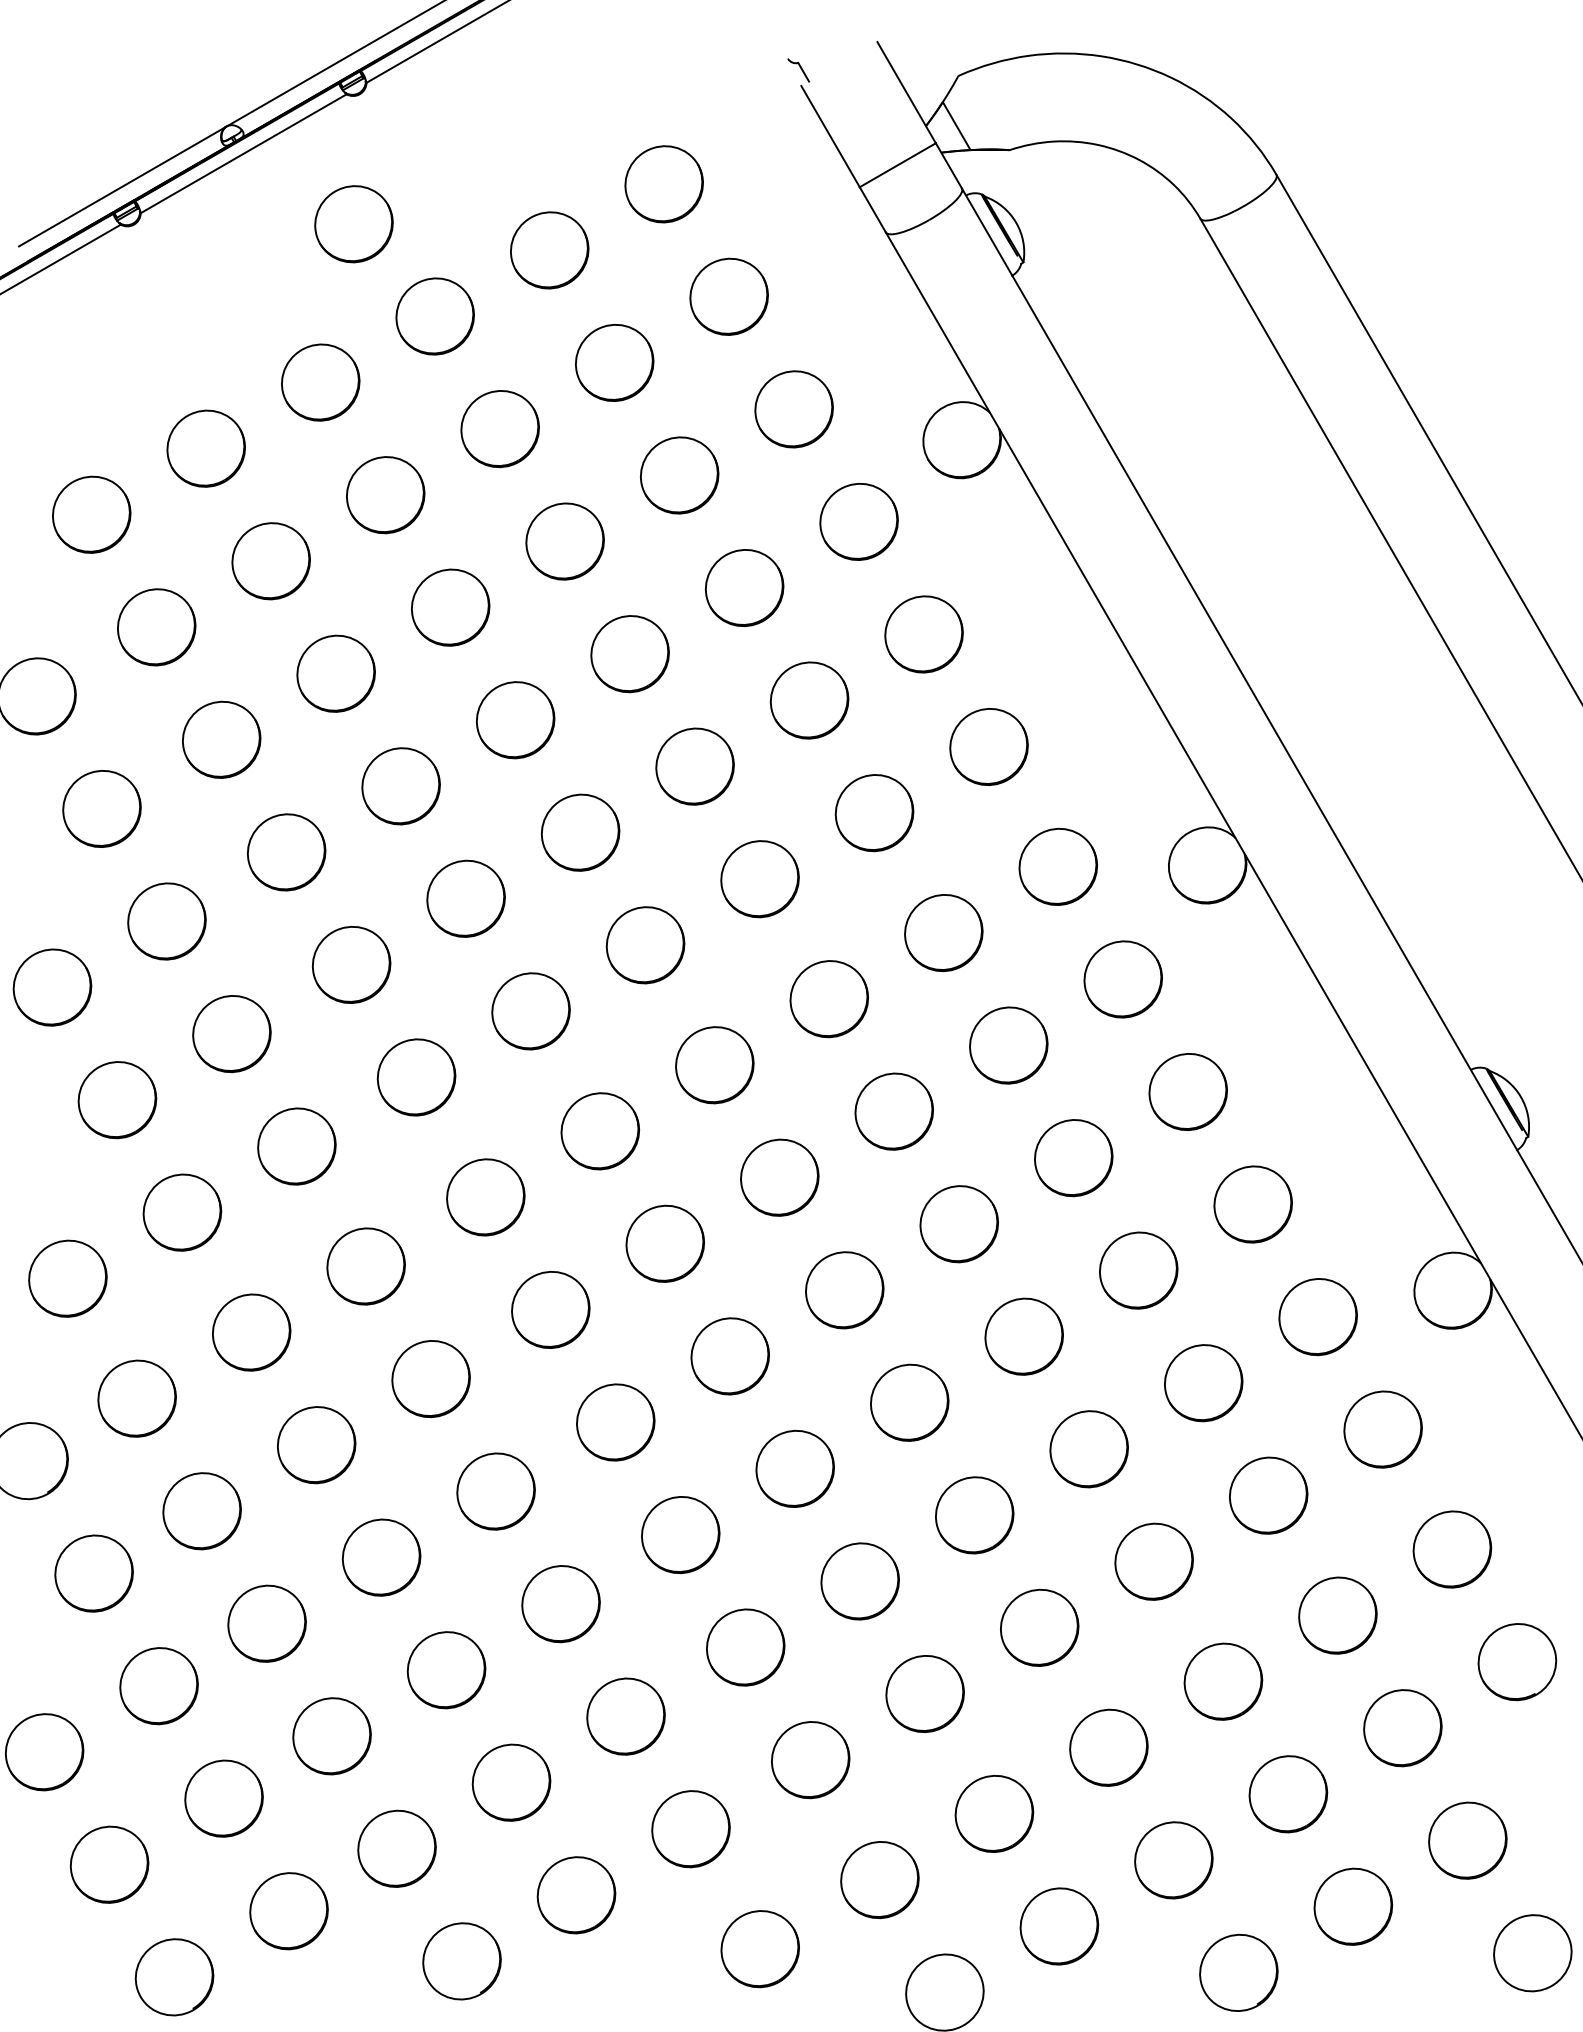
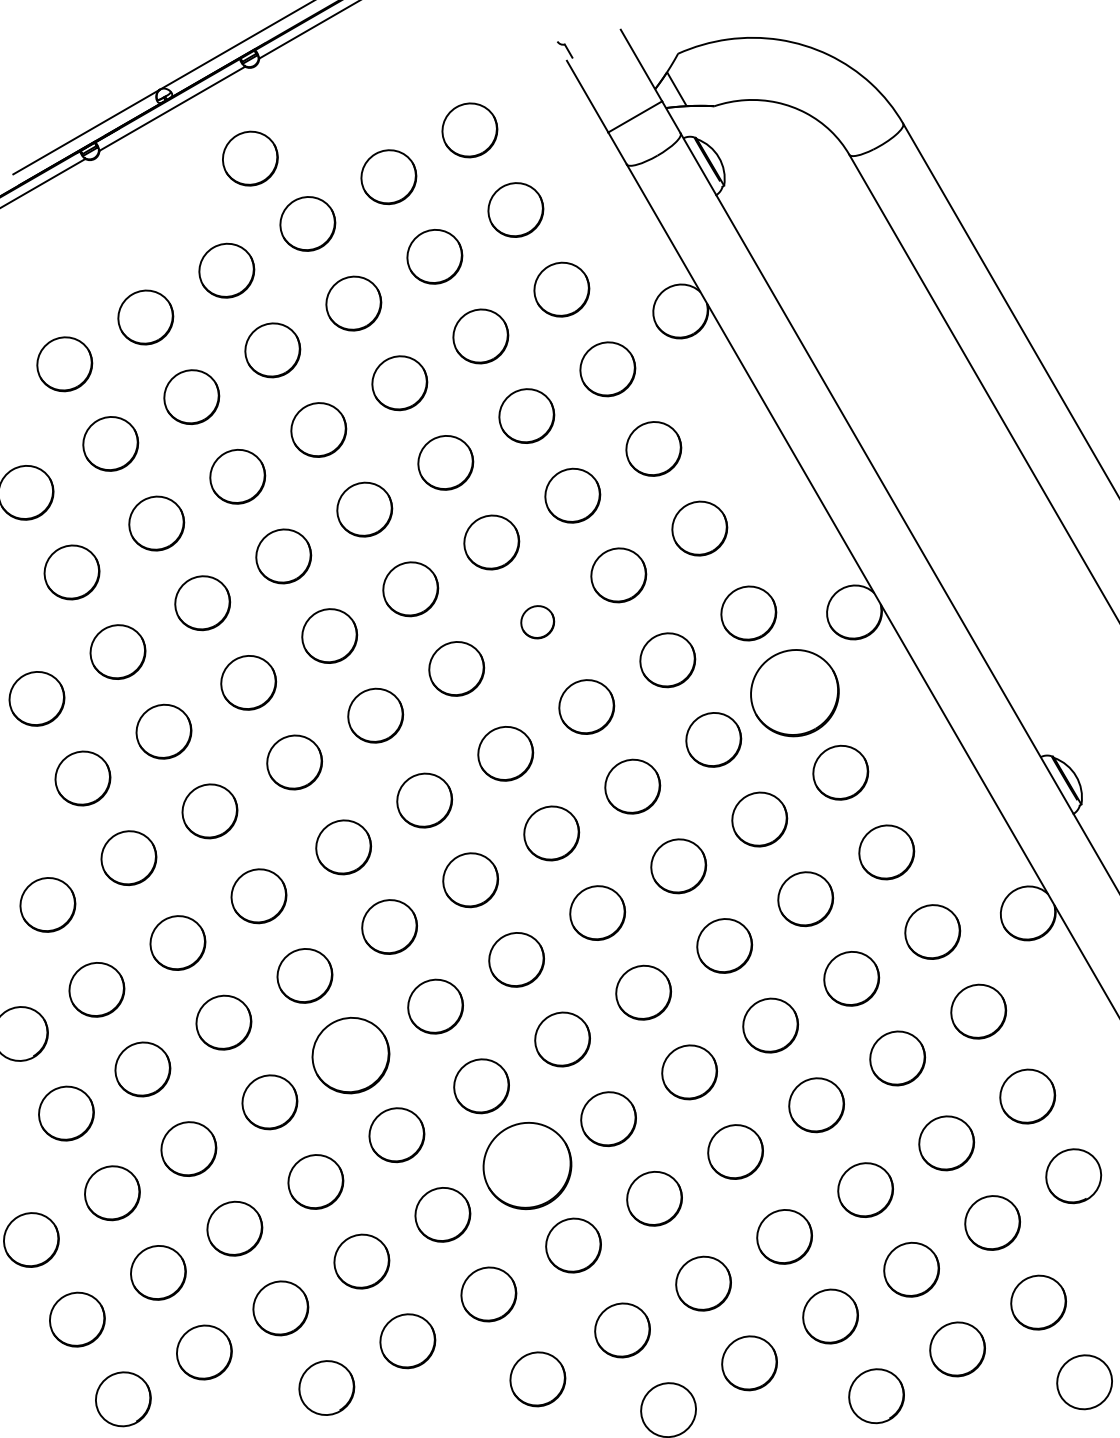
part: (759, 879) -> (537, 622), size x0.6
part: (1122, 979) -> (794, 693), size x1.6
part: (495, 1491) -> (350, 1055), size x1.4
part: (745, 1647) -> (527, 1165), size x1.6

